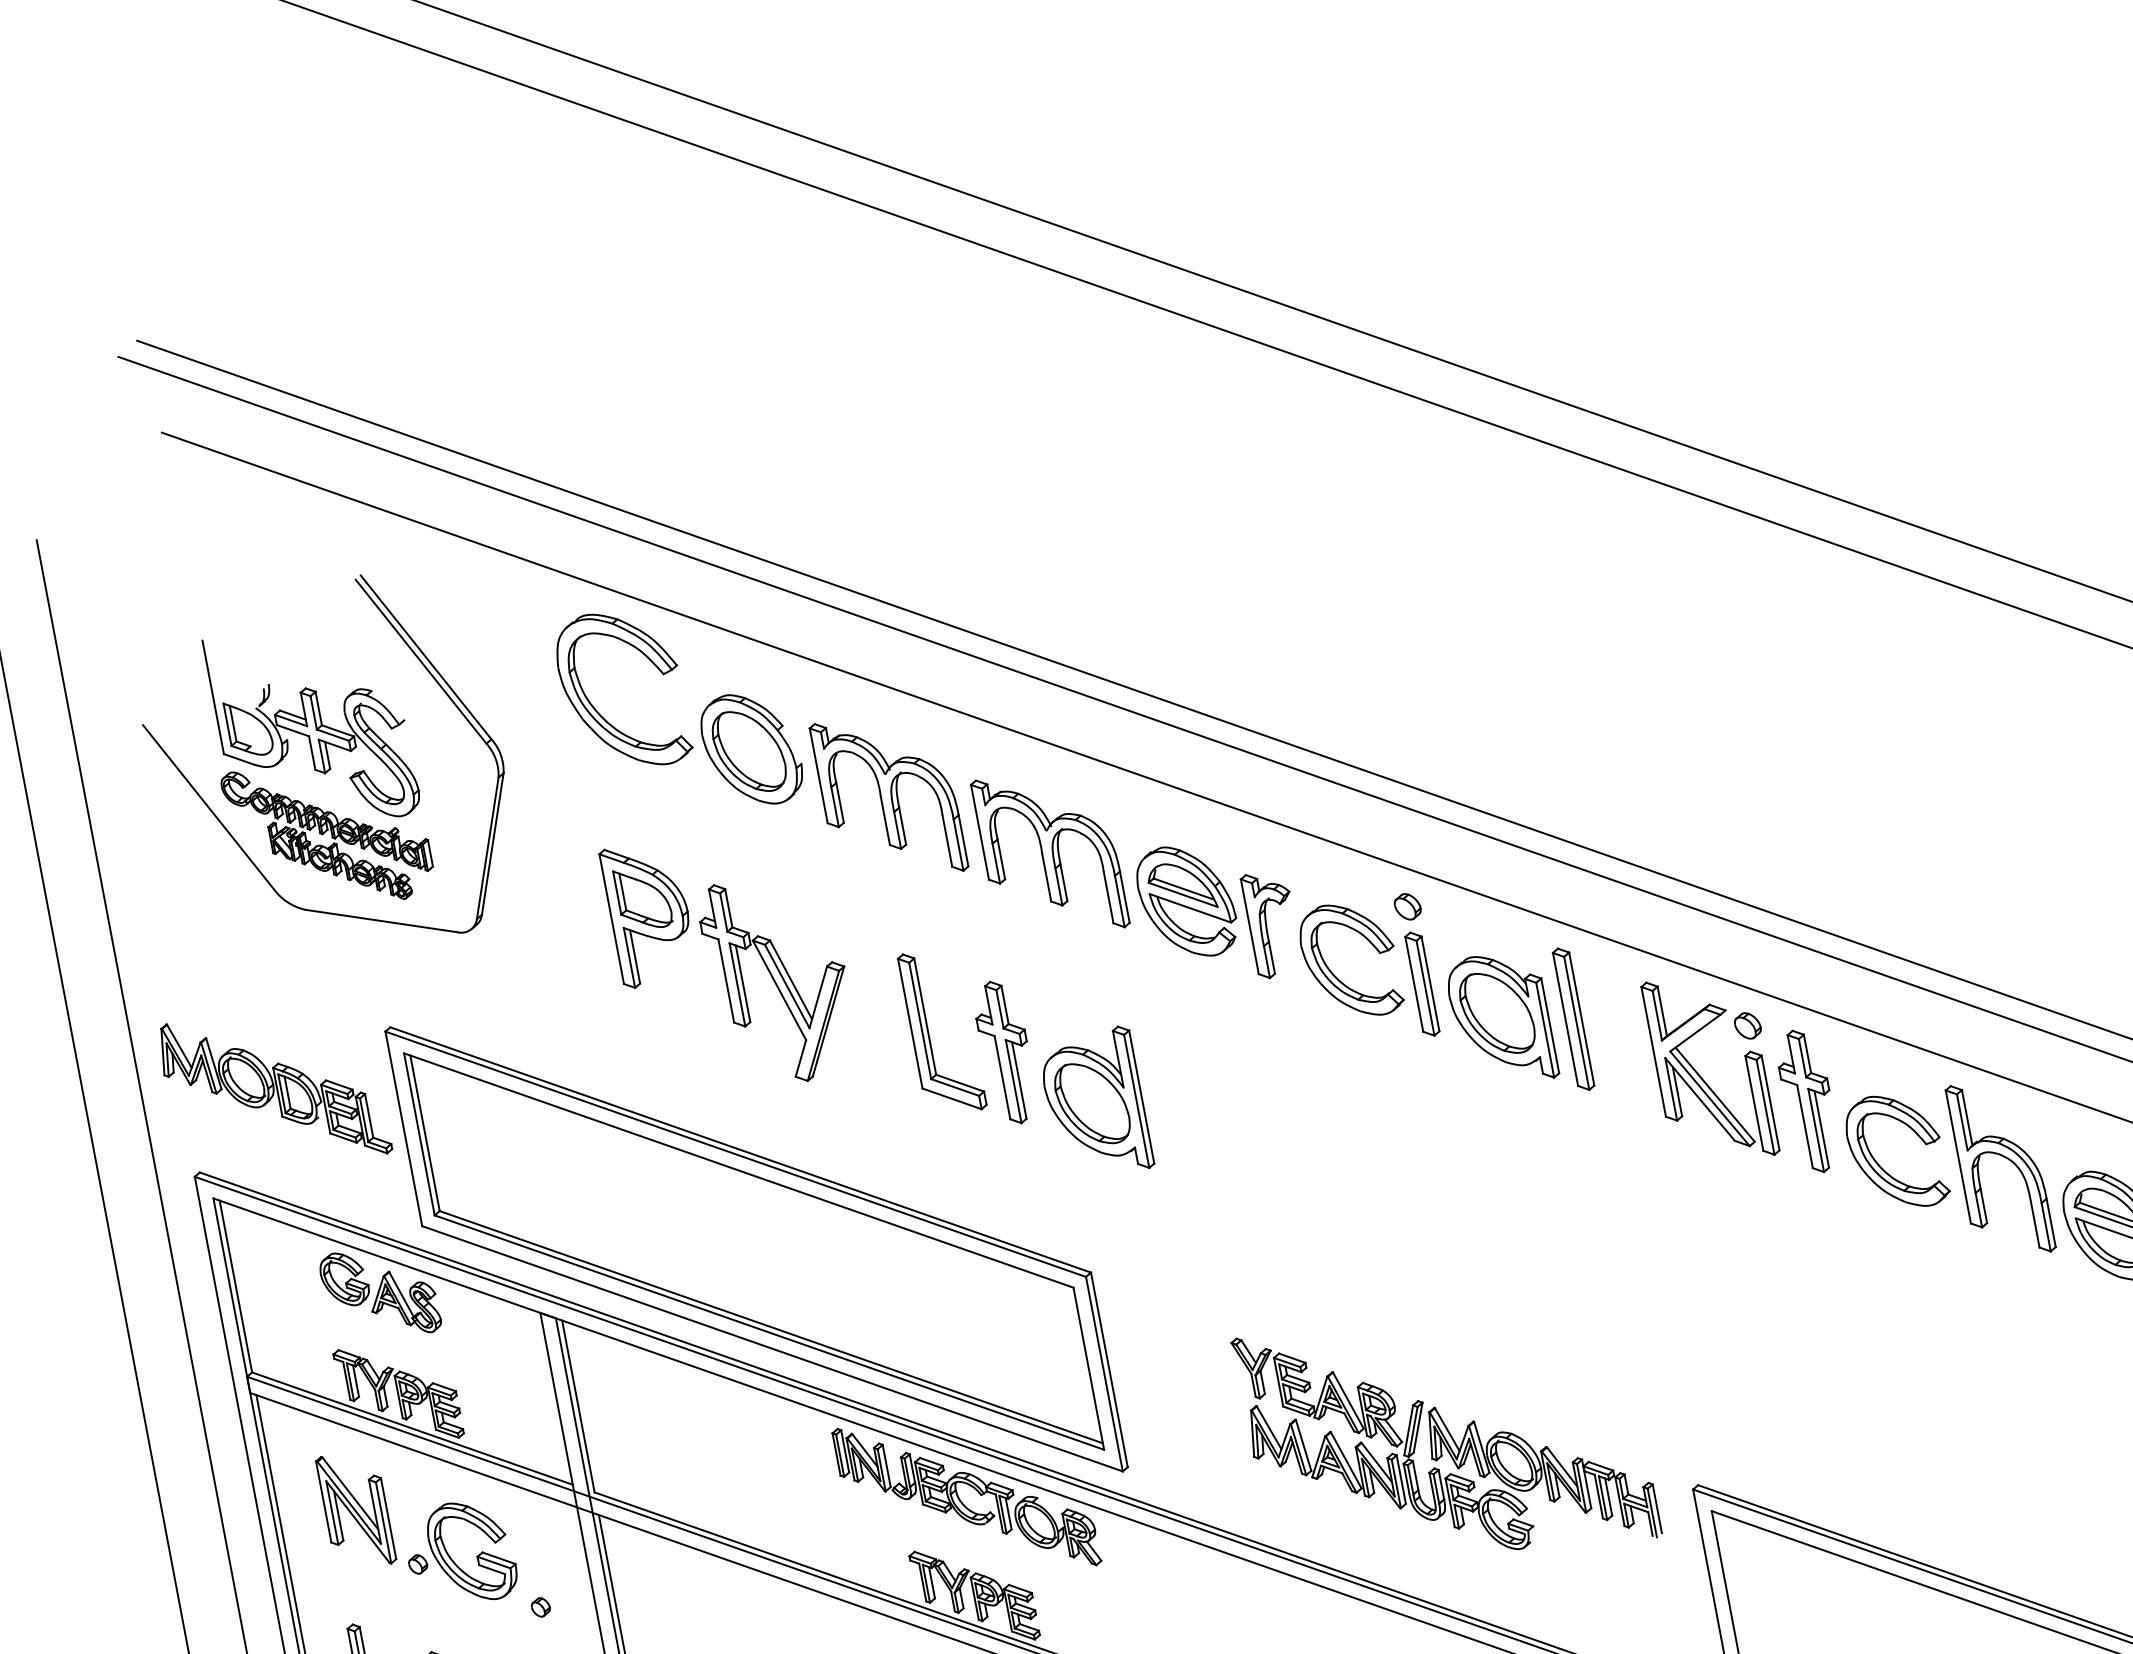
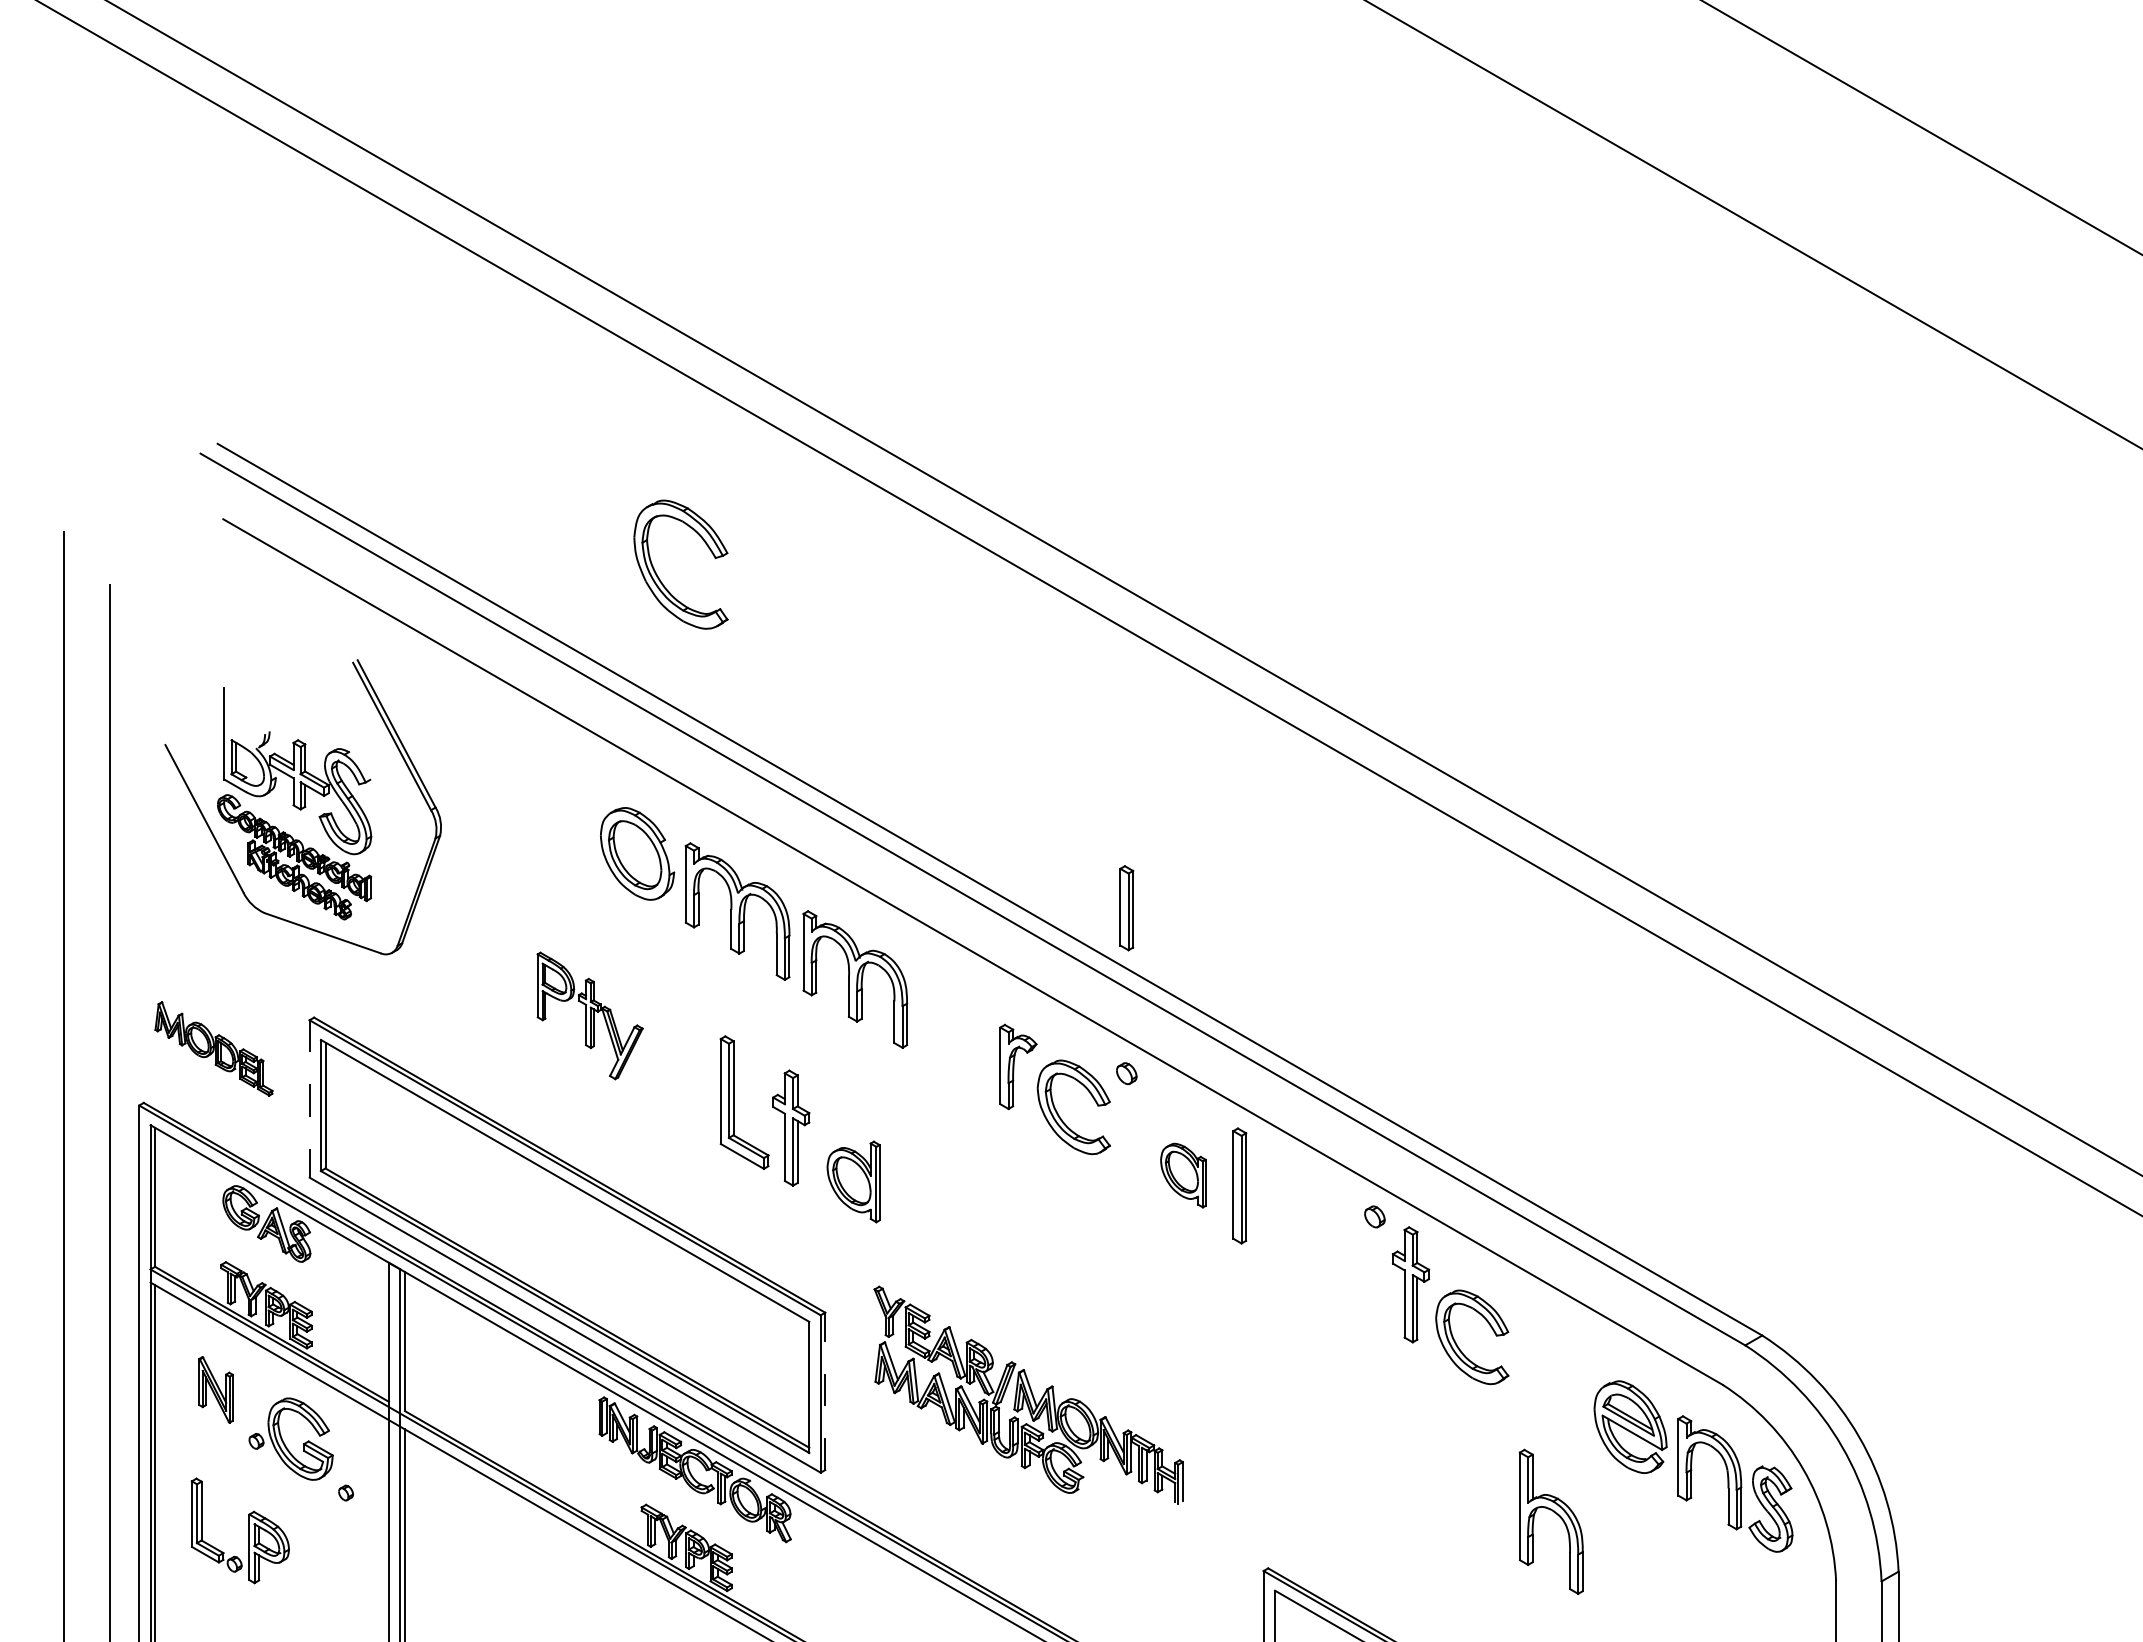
part: (598, 711) -> (659, 577), moved
part: (1186, 901) -> (954, 1036), removed
part: (730, 960) -> (589, 1015), size x0.6
part: (1422, 984) -> (1126, 908), moved
part: (1501, 1019) -> (1183, 1175), size x0.6
part: (1701, 1076) -> (1331, 1249), removed
part: (273, 1088) -> (213, 1048), size x0.7
part: (1095, 1103) -> (853, 1181), size x0.7
line: (403, 1128) -> (309, 1098), solid -> dashed
part: (2002, 1157) -> (1554, 1513), moved
line: (1109, 1369) -> (825, 1391), solid -> dashed
part: (1446, 1436) -> (1028, 1394), moved
part: (355, 1509) -> (215, 1389), size x0.7

